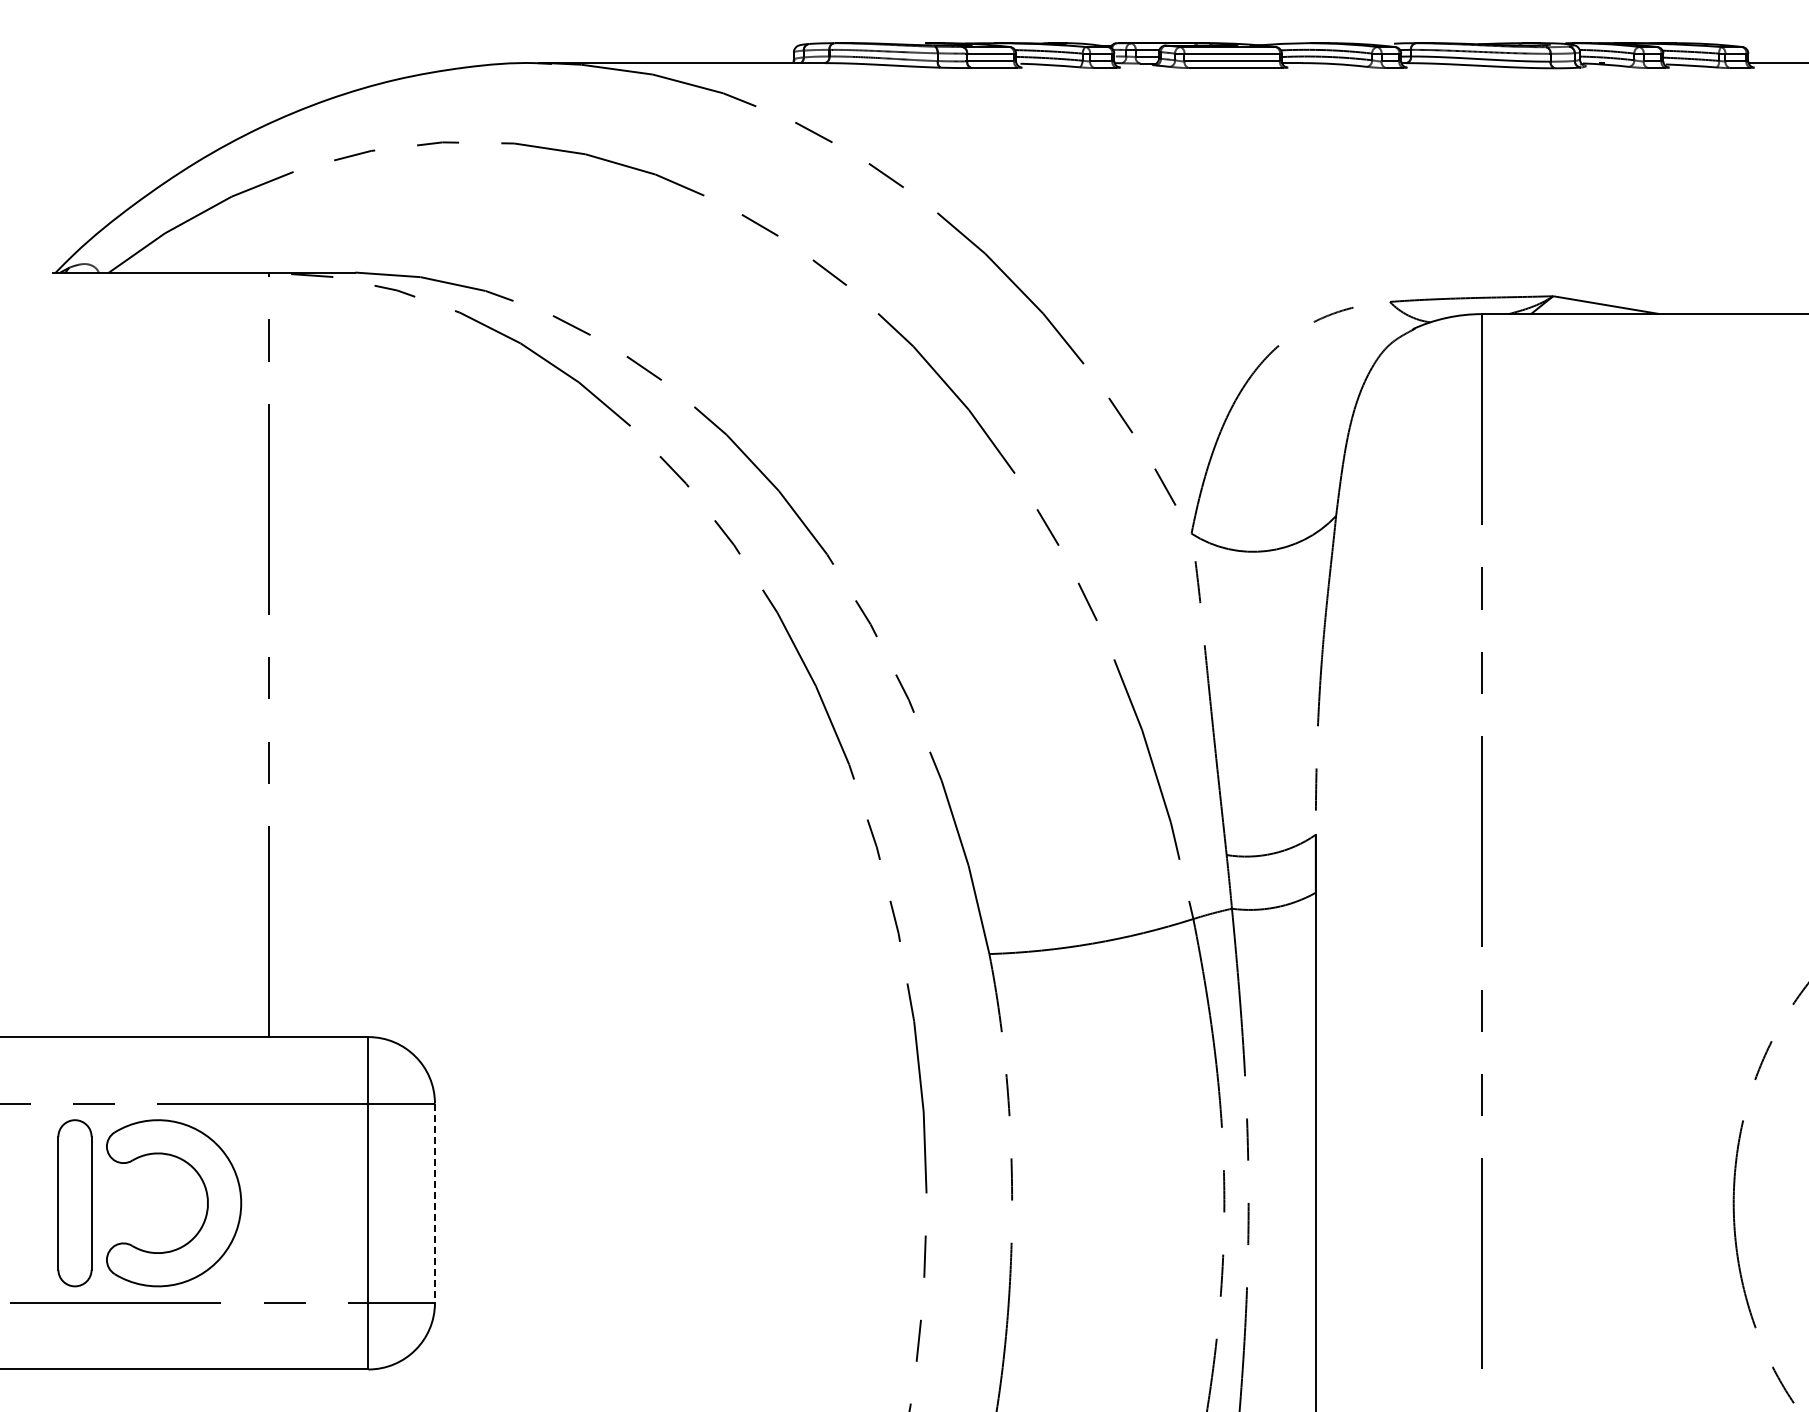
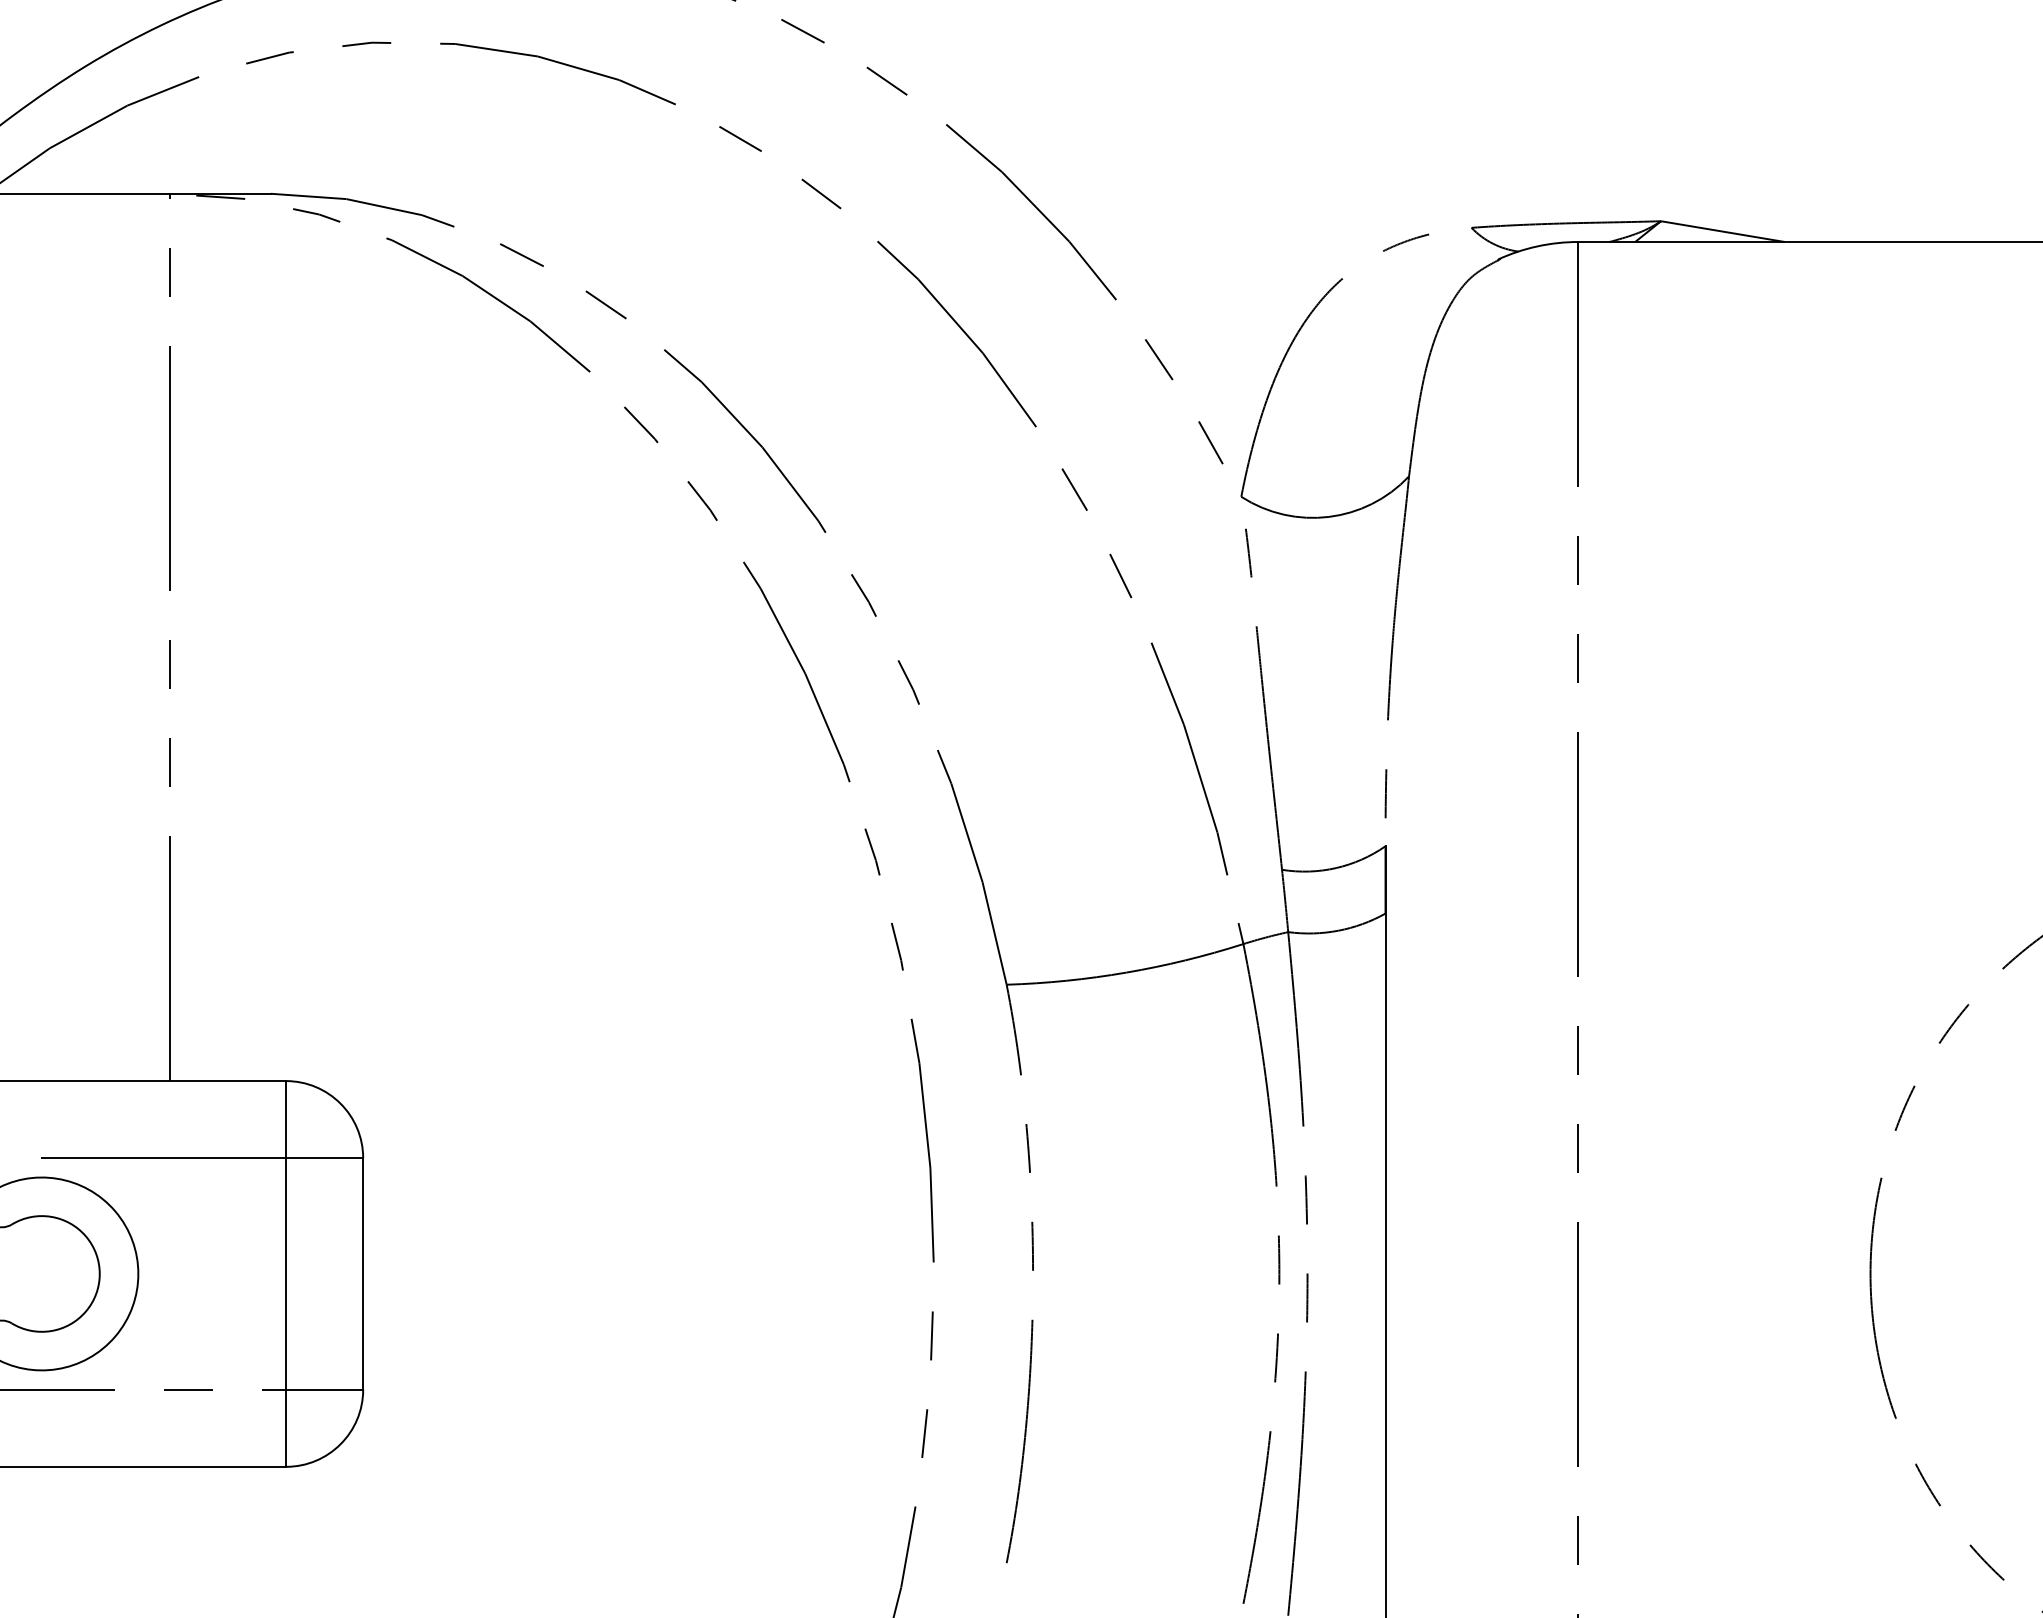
line: (434, 1203) -> (362, 1274), dashed -> solid

